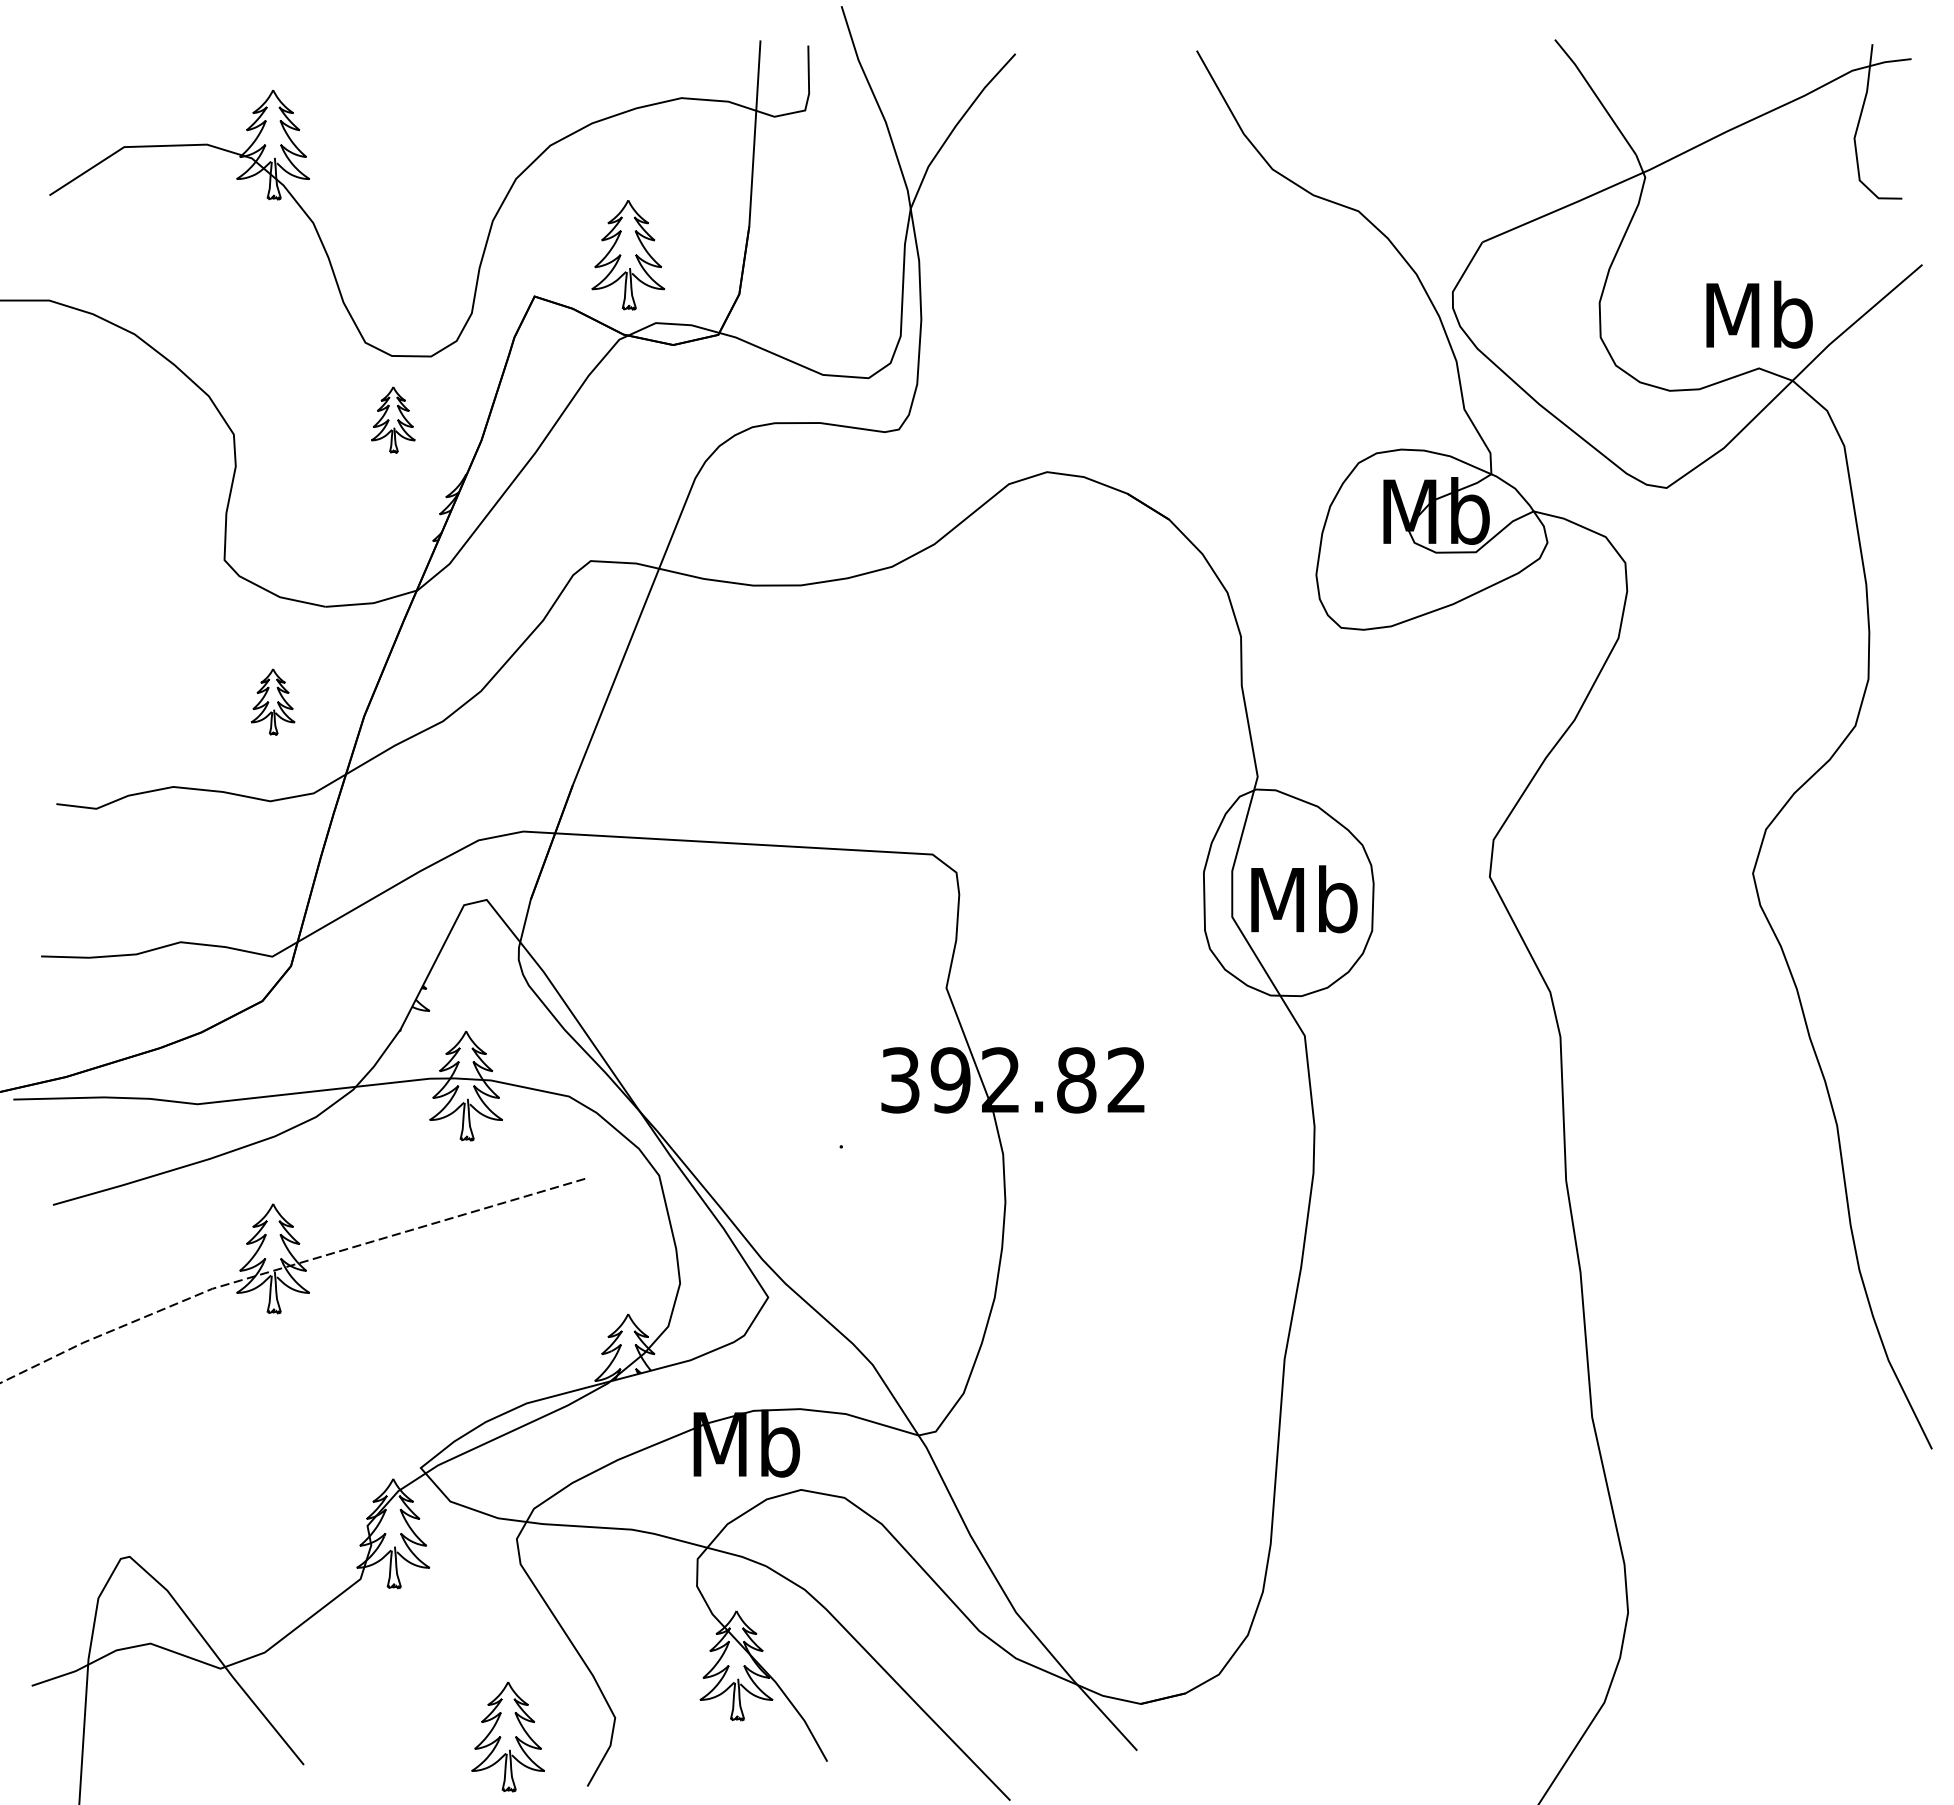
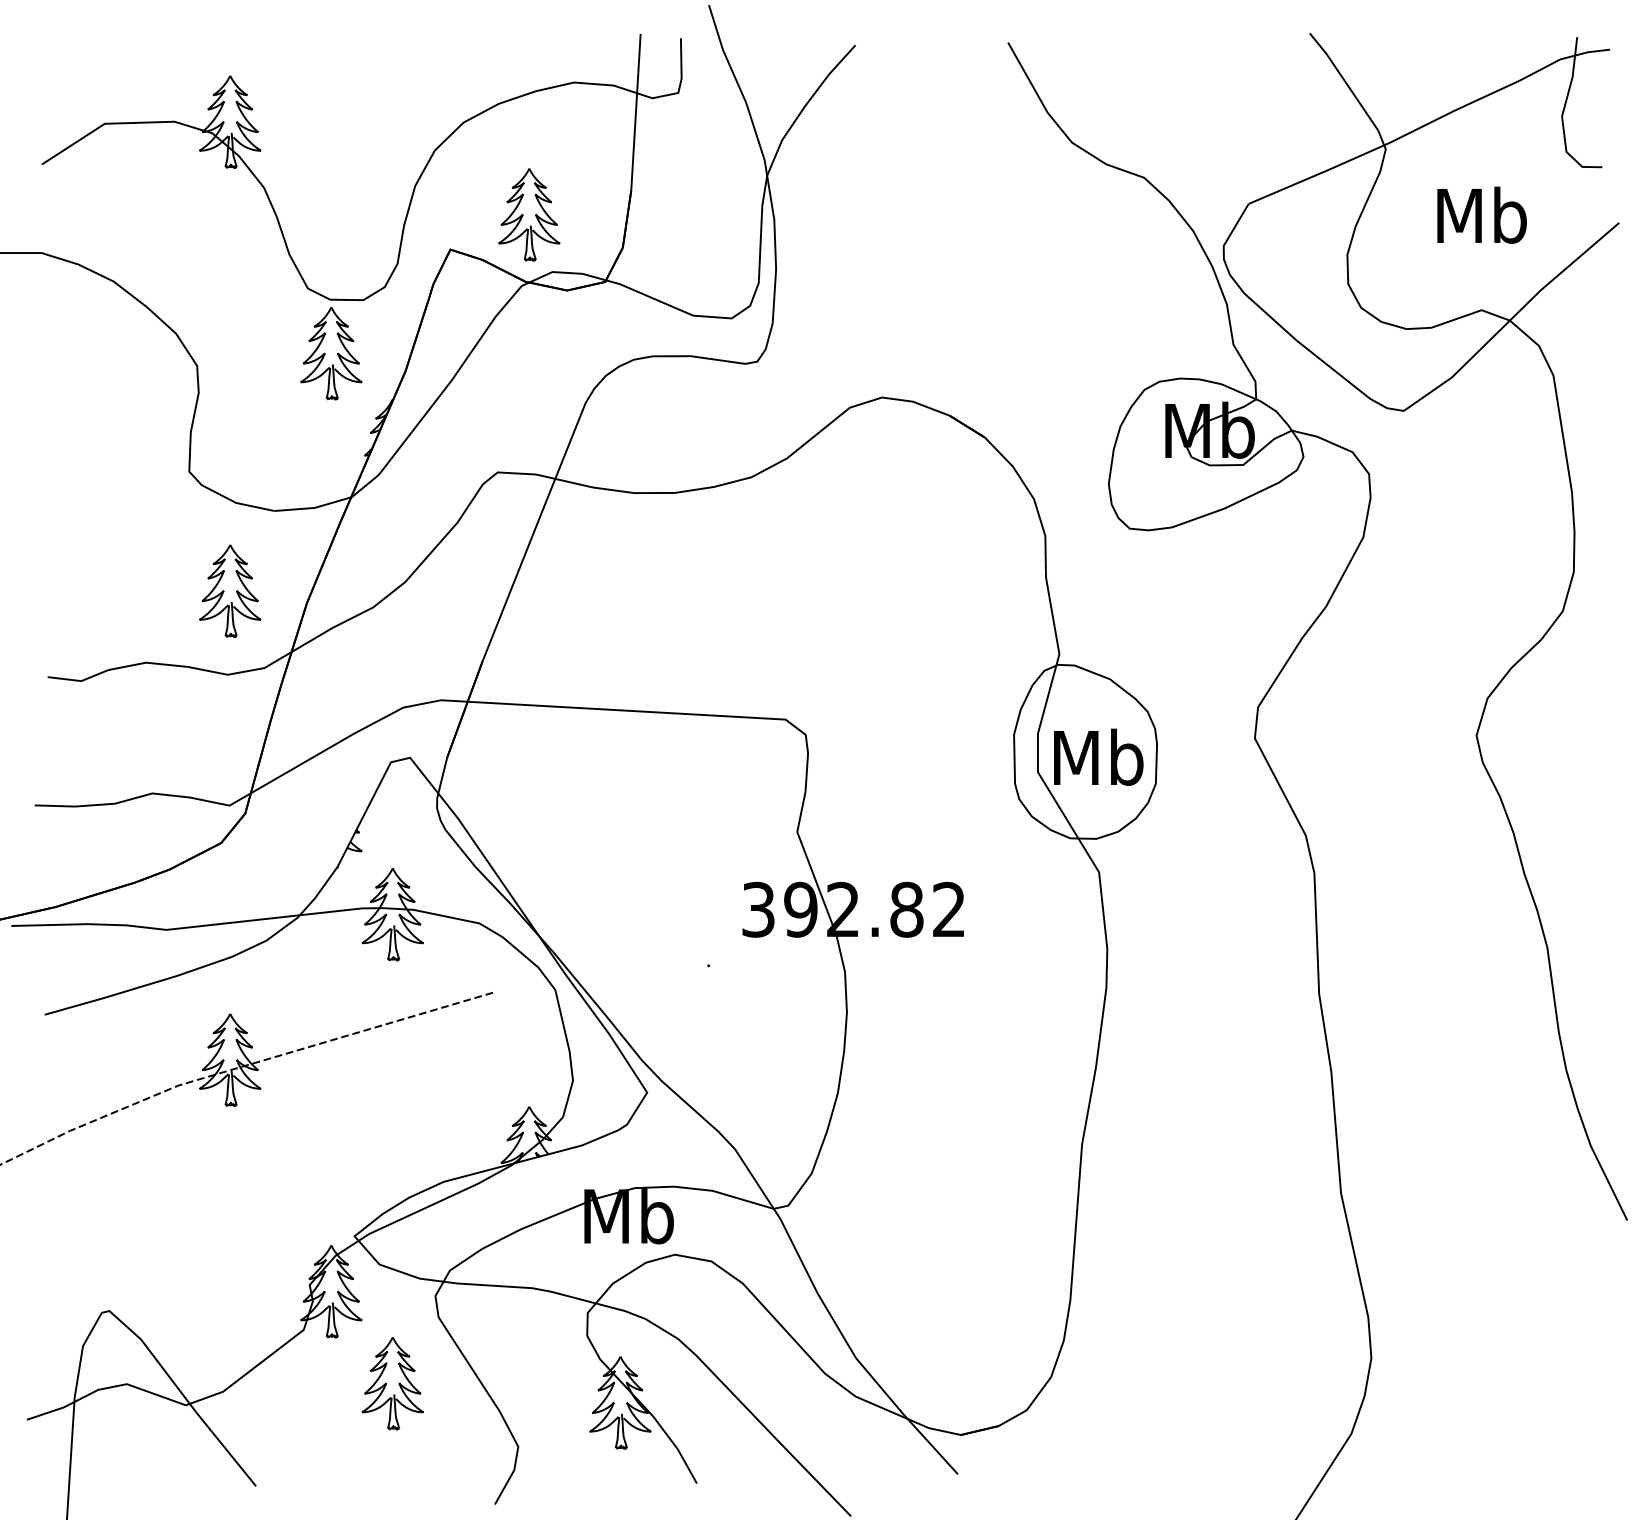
text: (1759, 314) -> (1482, 215), moved
part: (393, 419) -> (331, 353), size x1.67
part: (272, 701) -> (229, 590), size x1.67
part: (507, 1736) -> (392, 1383), moved

